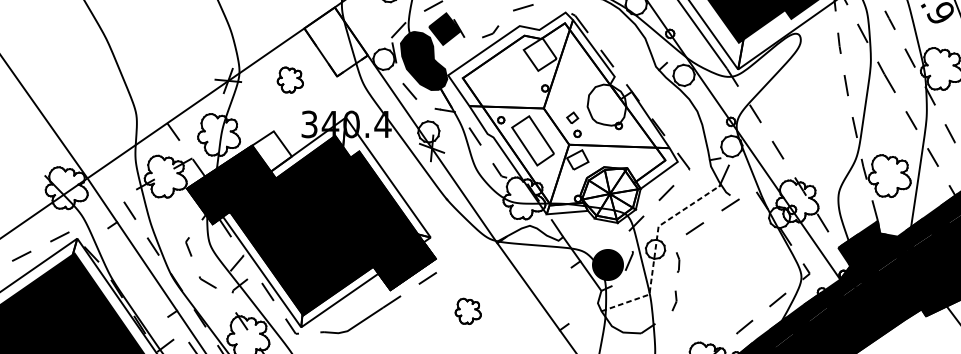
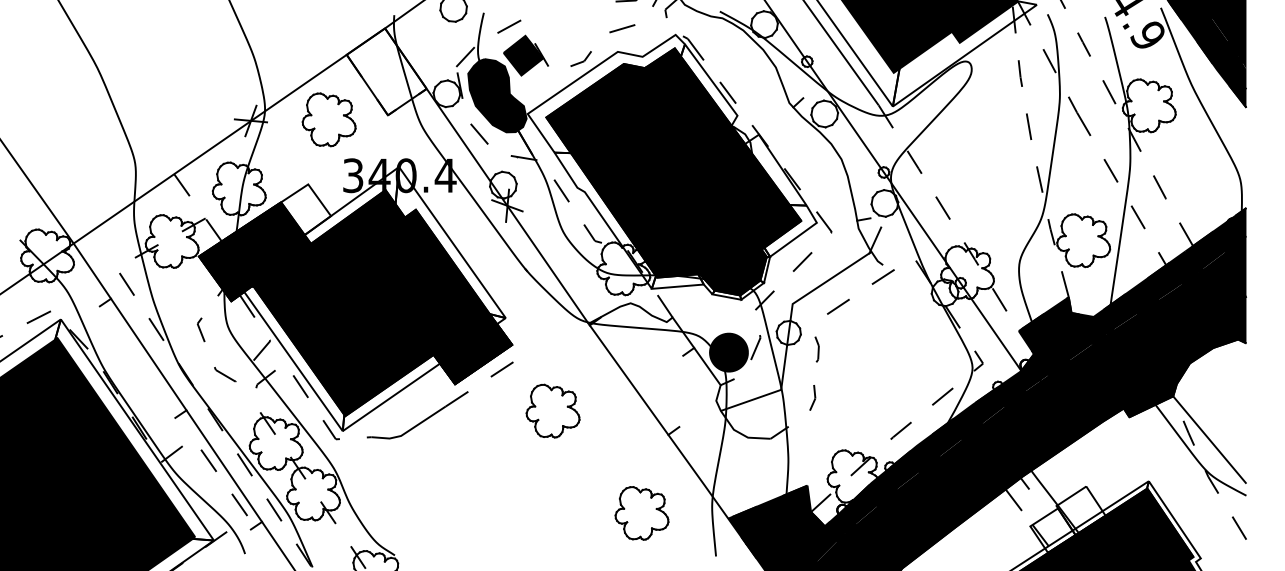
part: (289, 79) -> (328, 119), size x1.67
fill: (563, 121) -> (673, 171), added
line: (656, 248) -> (789, 331), dashed -> solid
part: (467, 310) -> (552, 410), size x1.67

